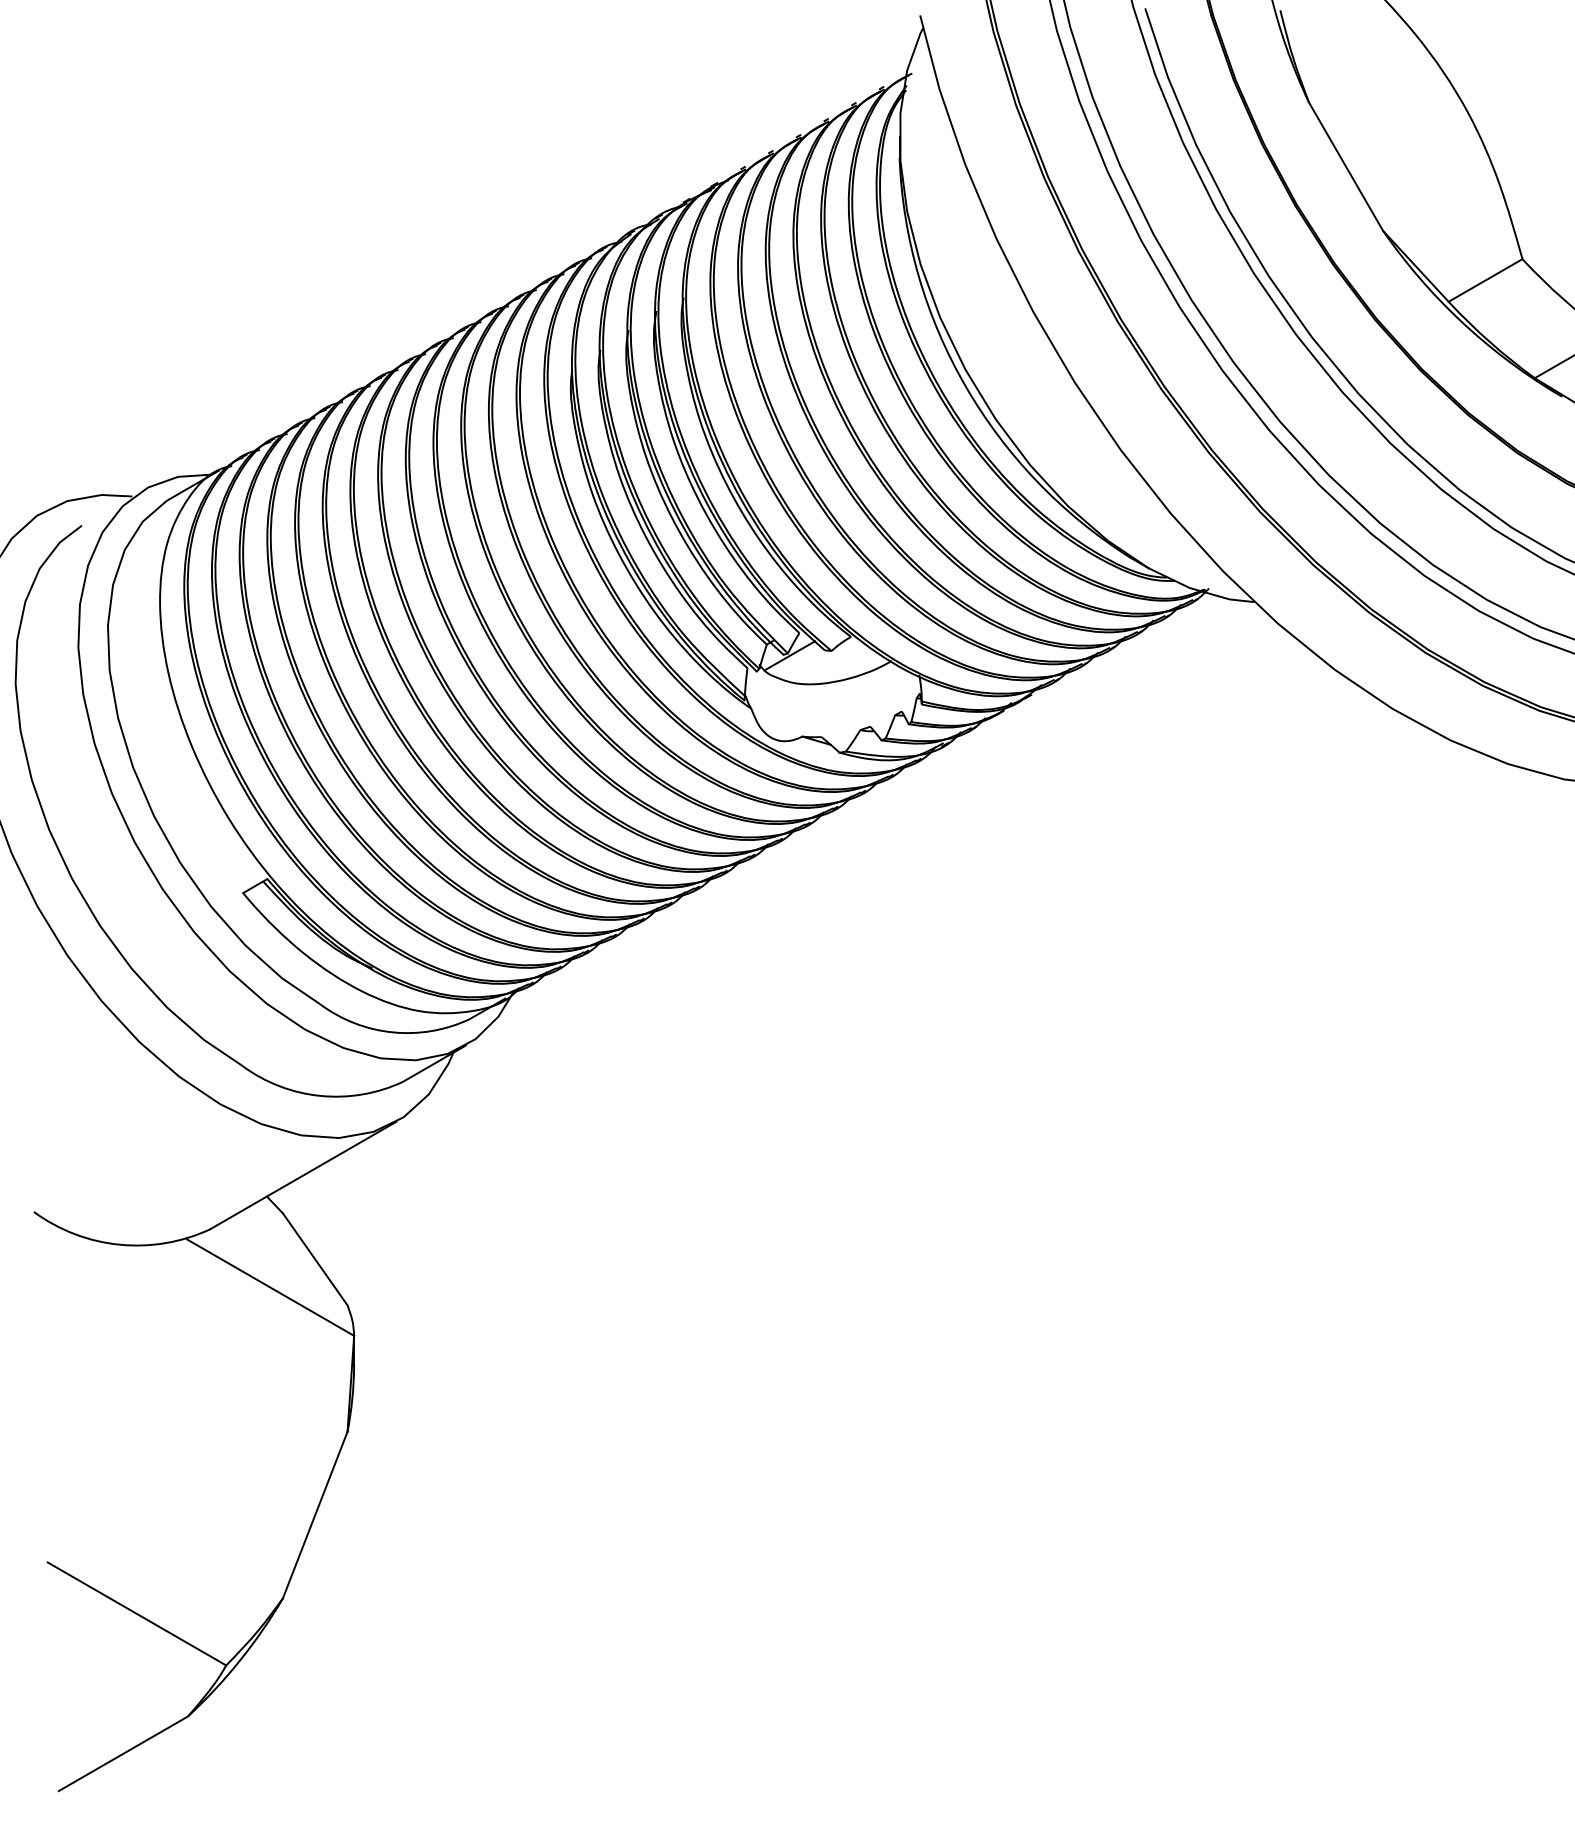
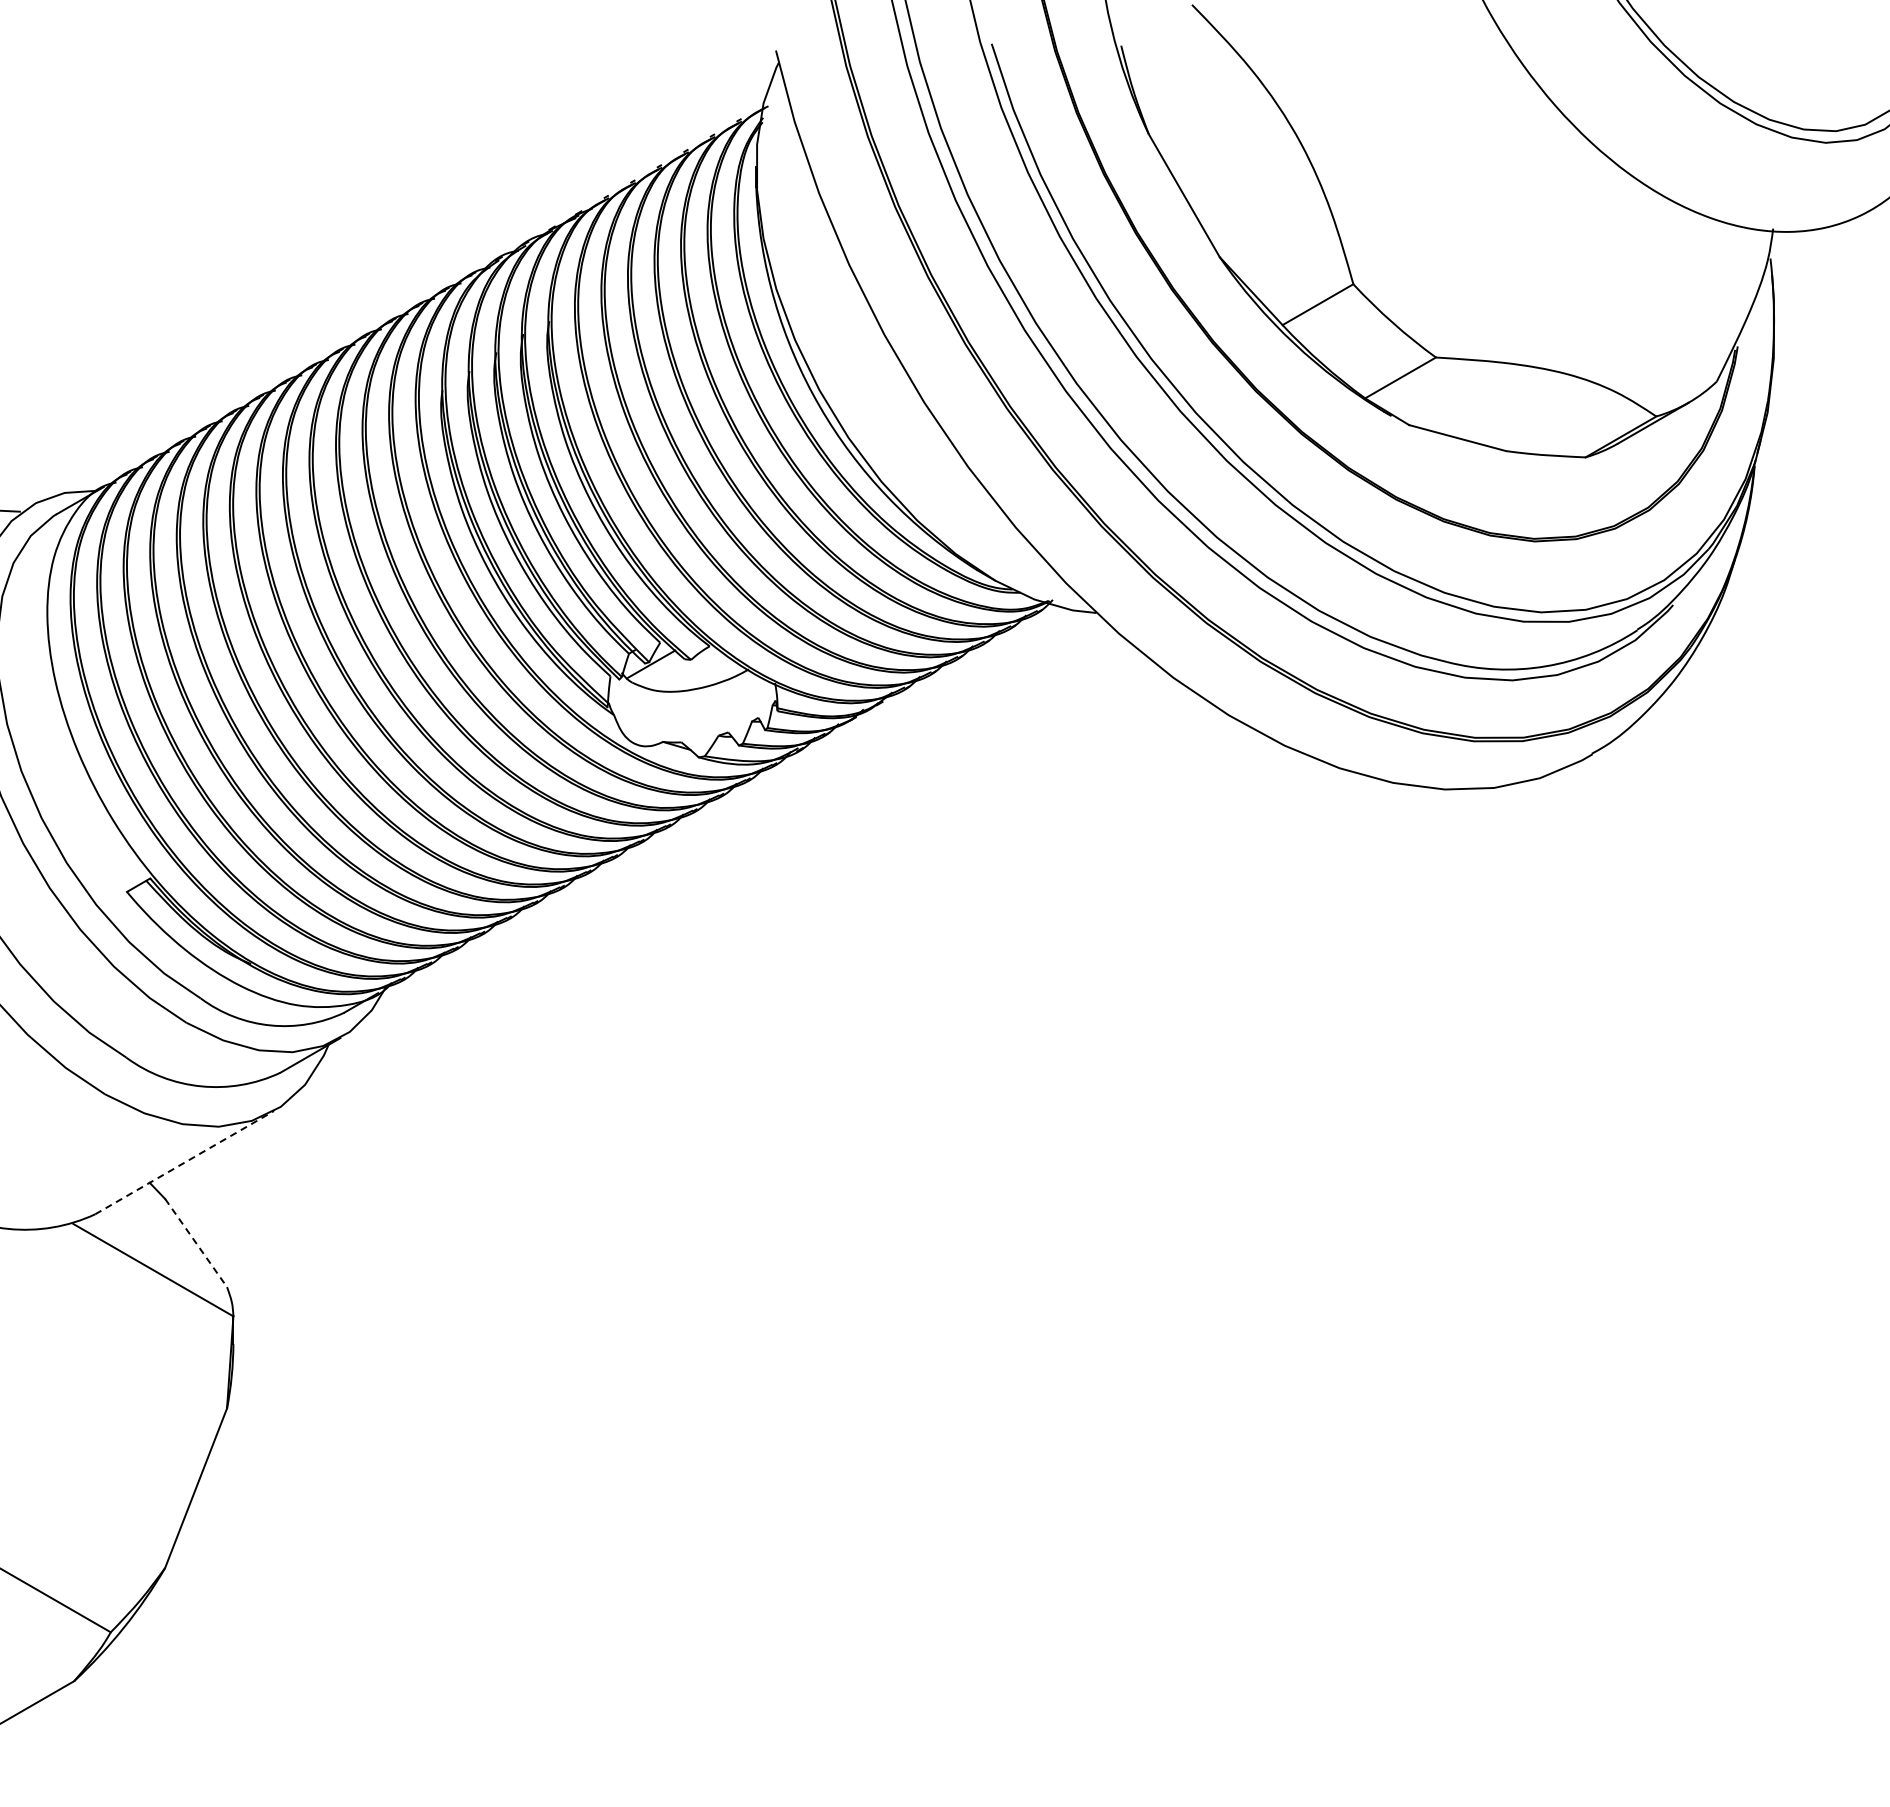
line: (304, 1175) -> (185, 1162), solid -> dashed
line: (315, 1259) -> (196, 1243), solid -> dashed

